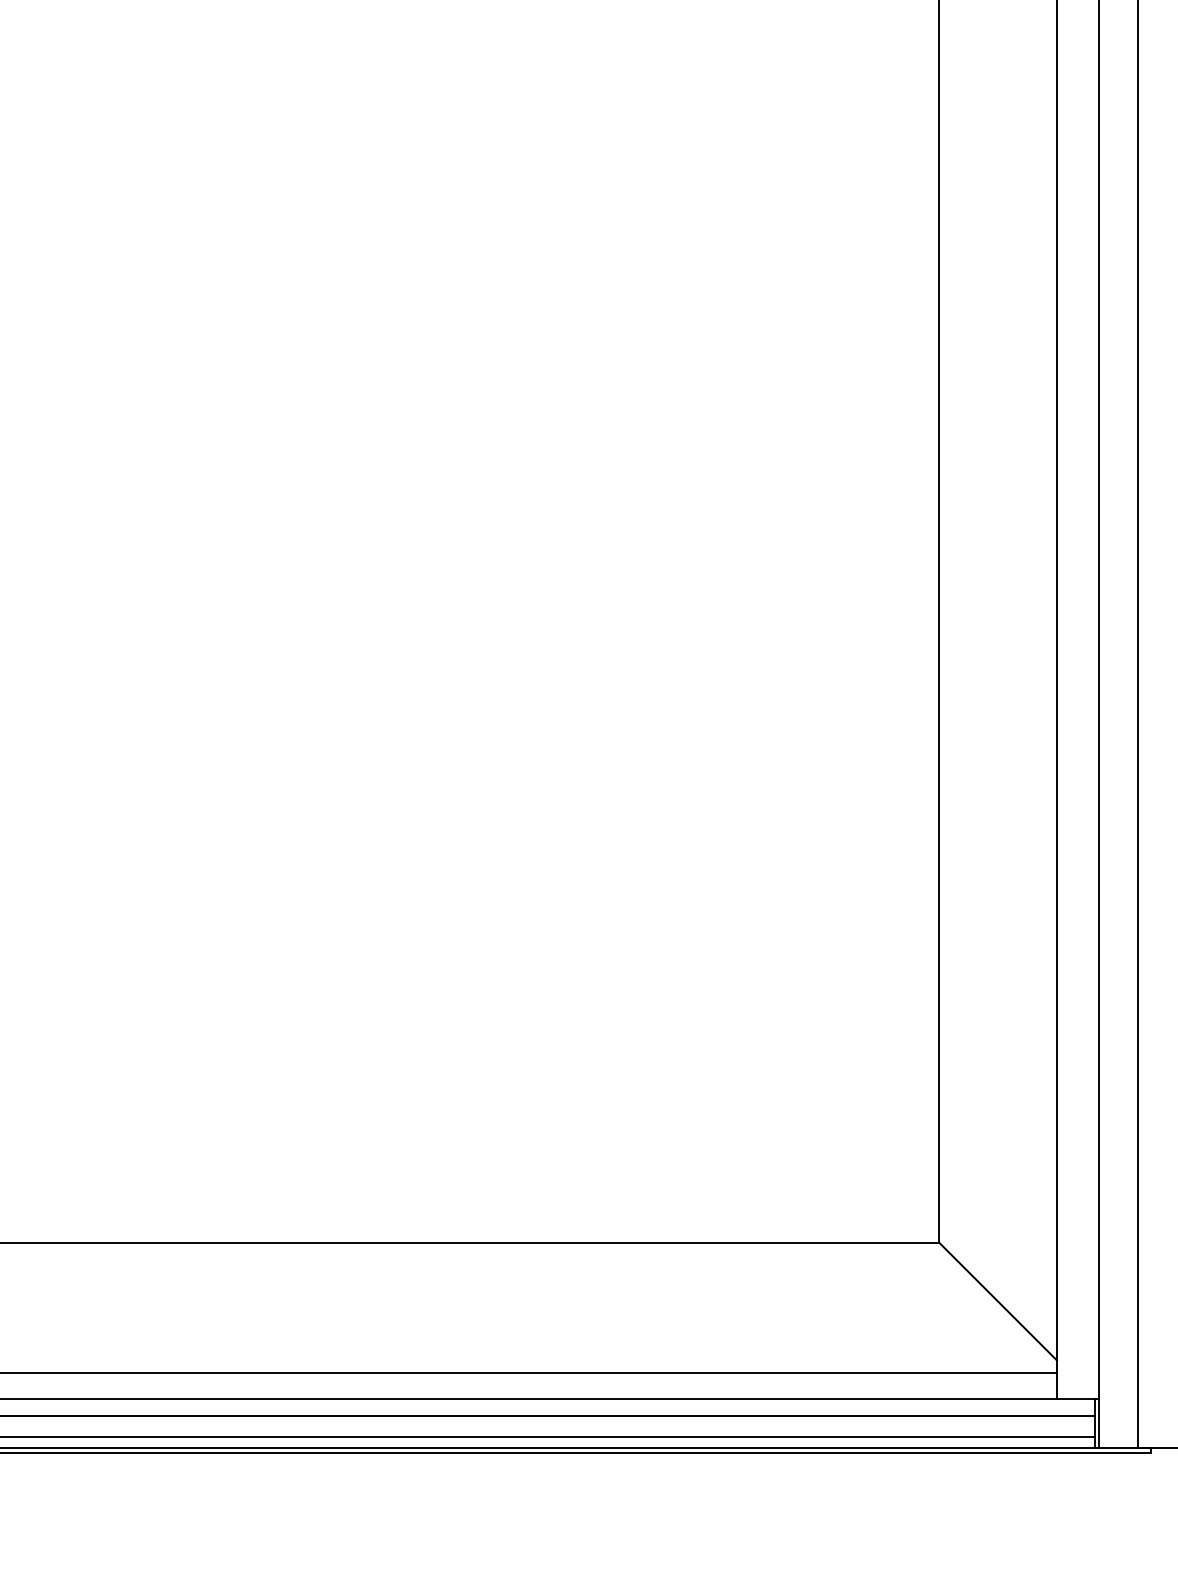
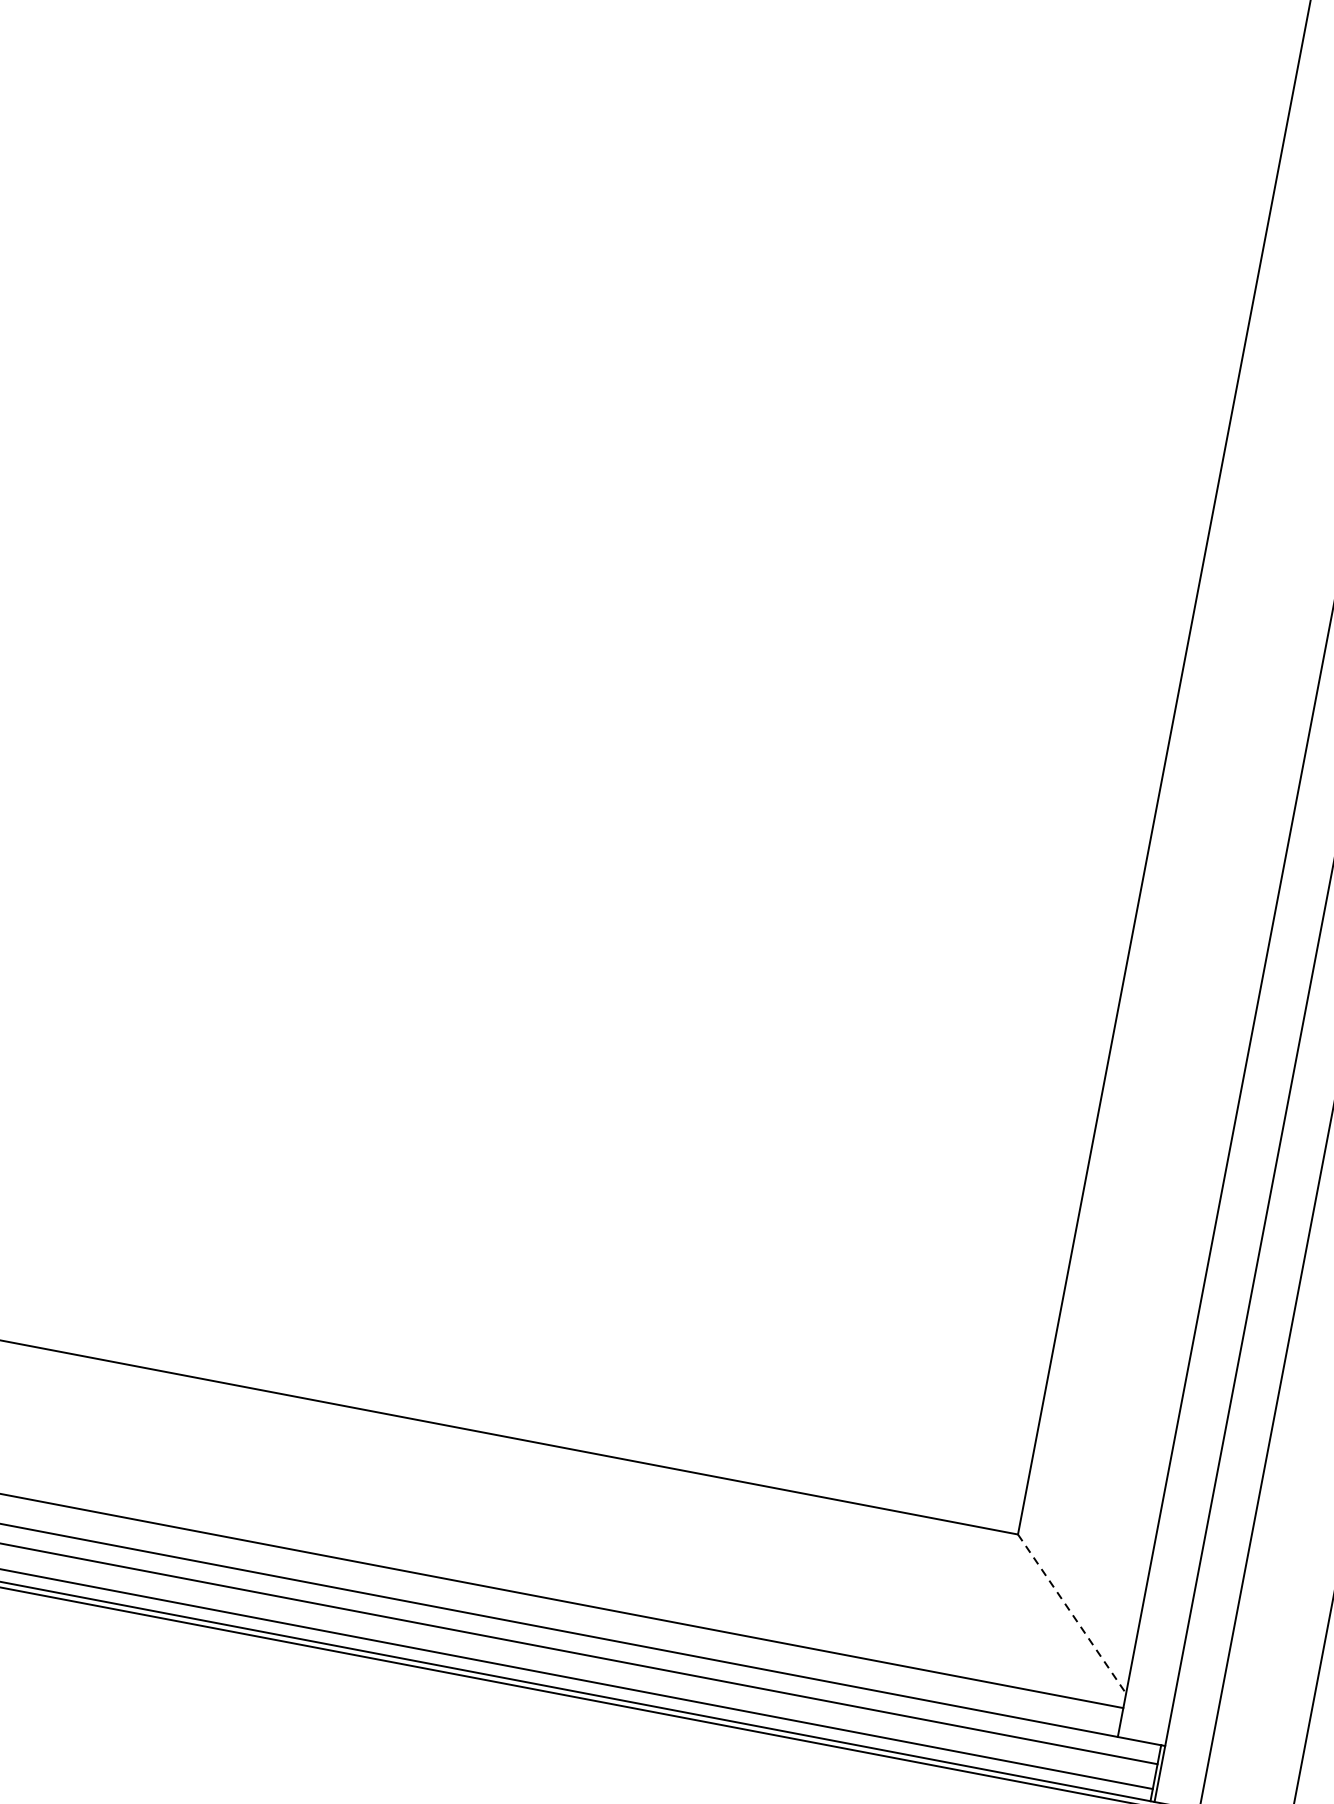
line: (998, 1301) -> (1072, 1614), solid -> dashed

